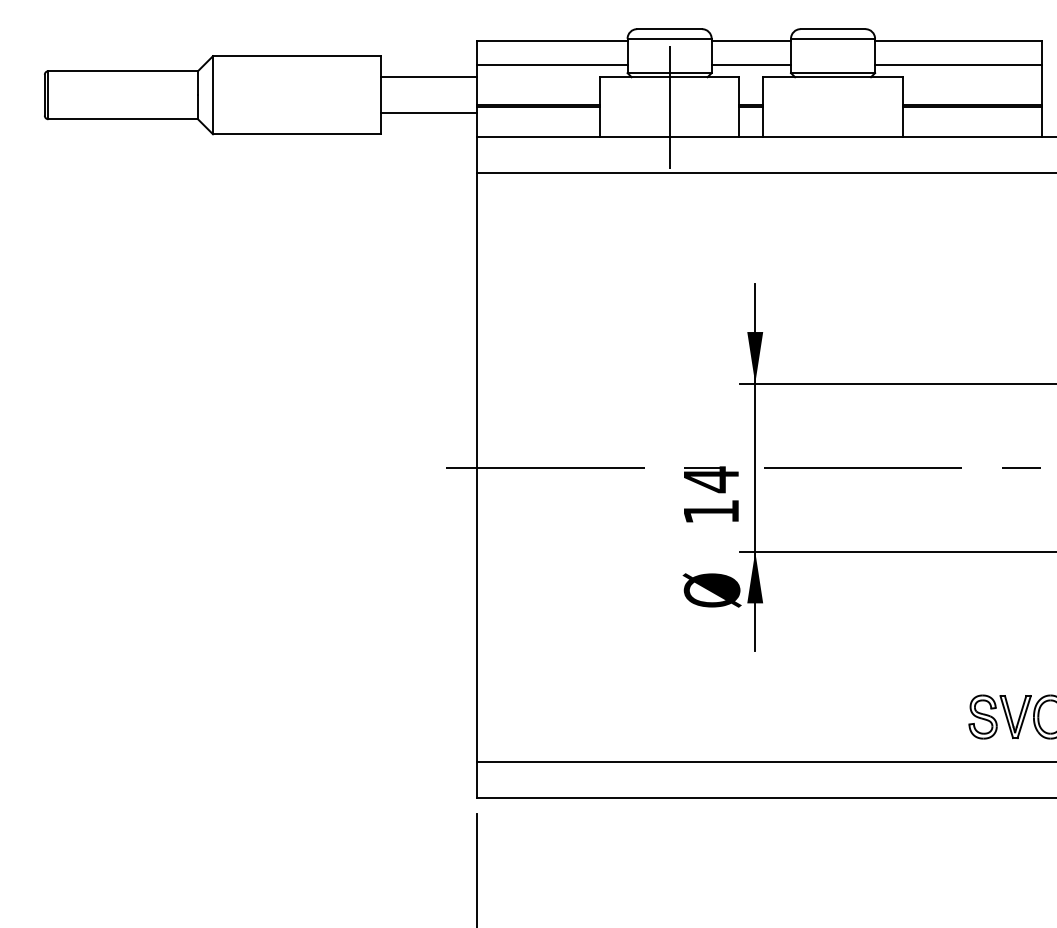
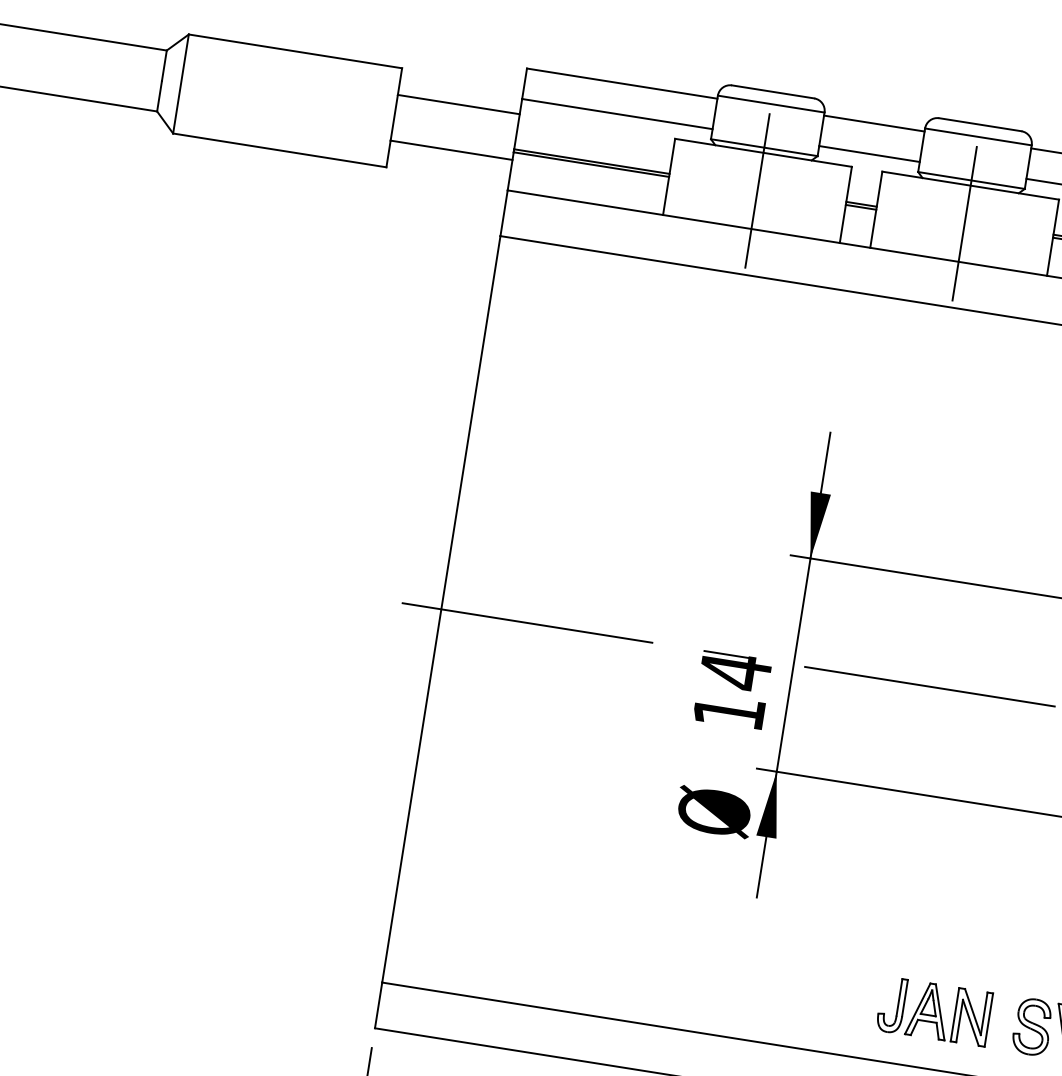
line: (833, 106) -> (965, 222), added
part: (905, 717) -> (933, 1011), added

